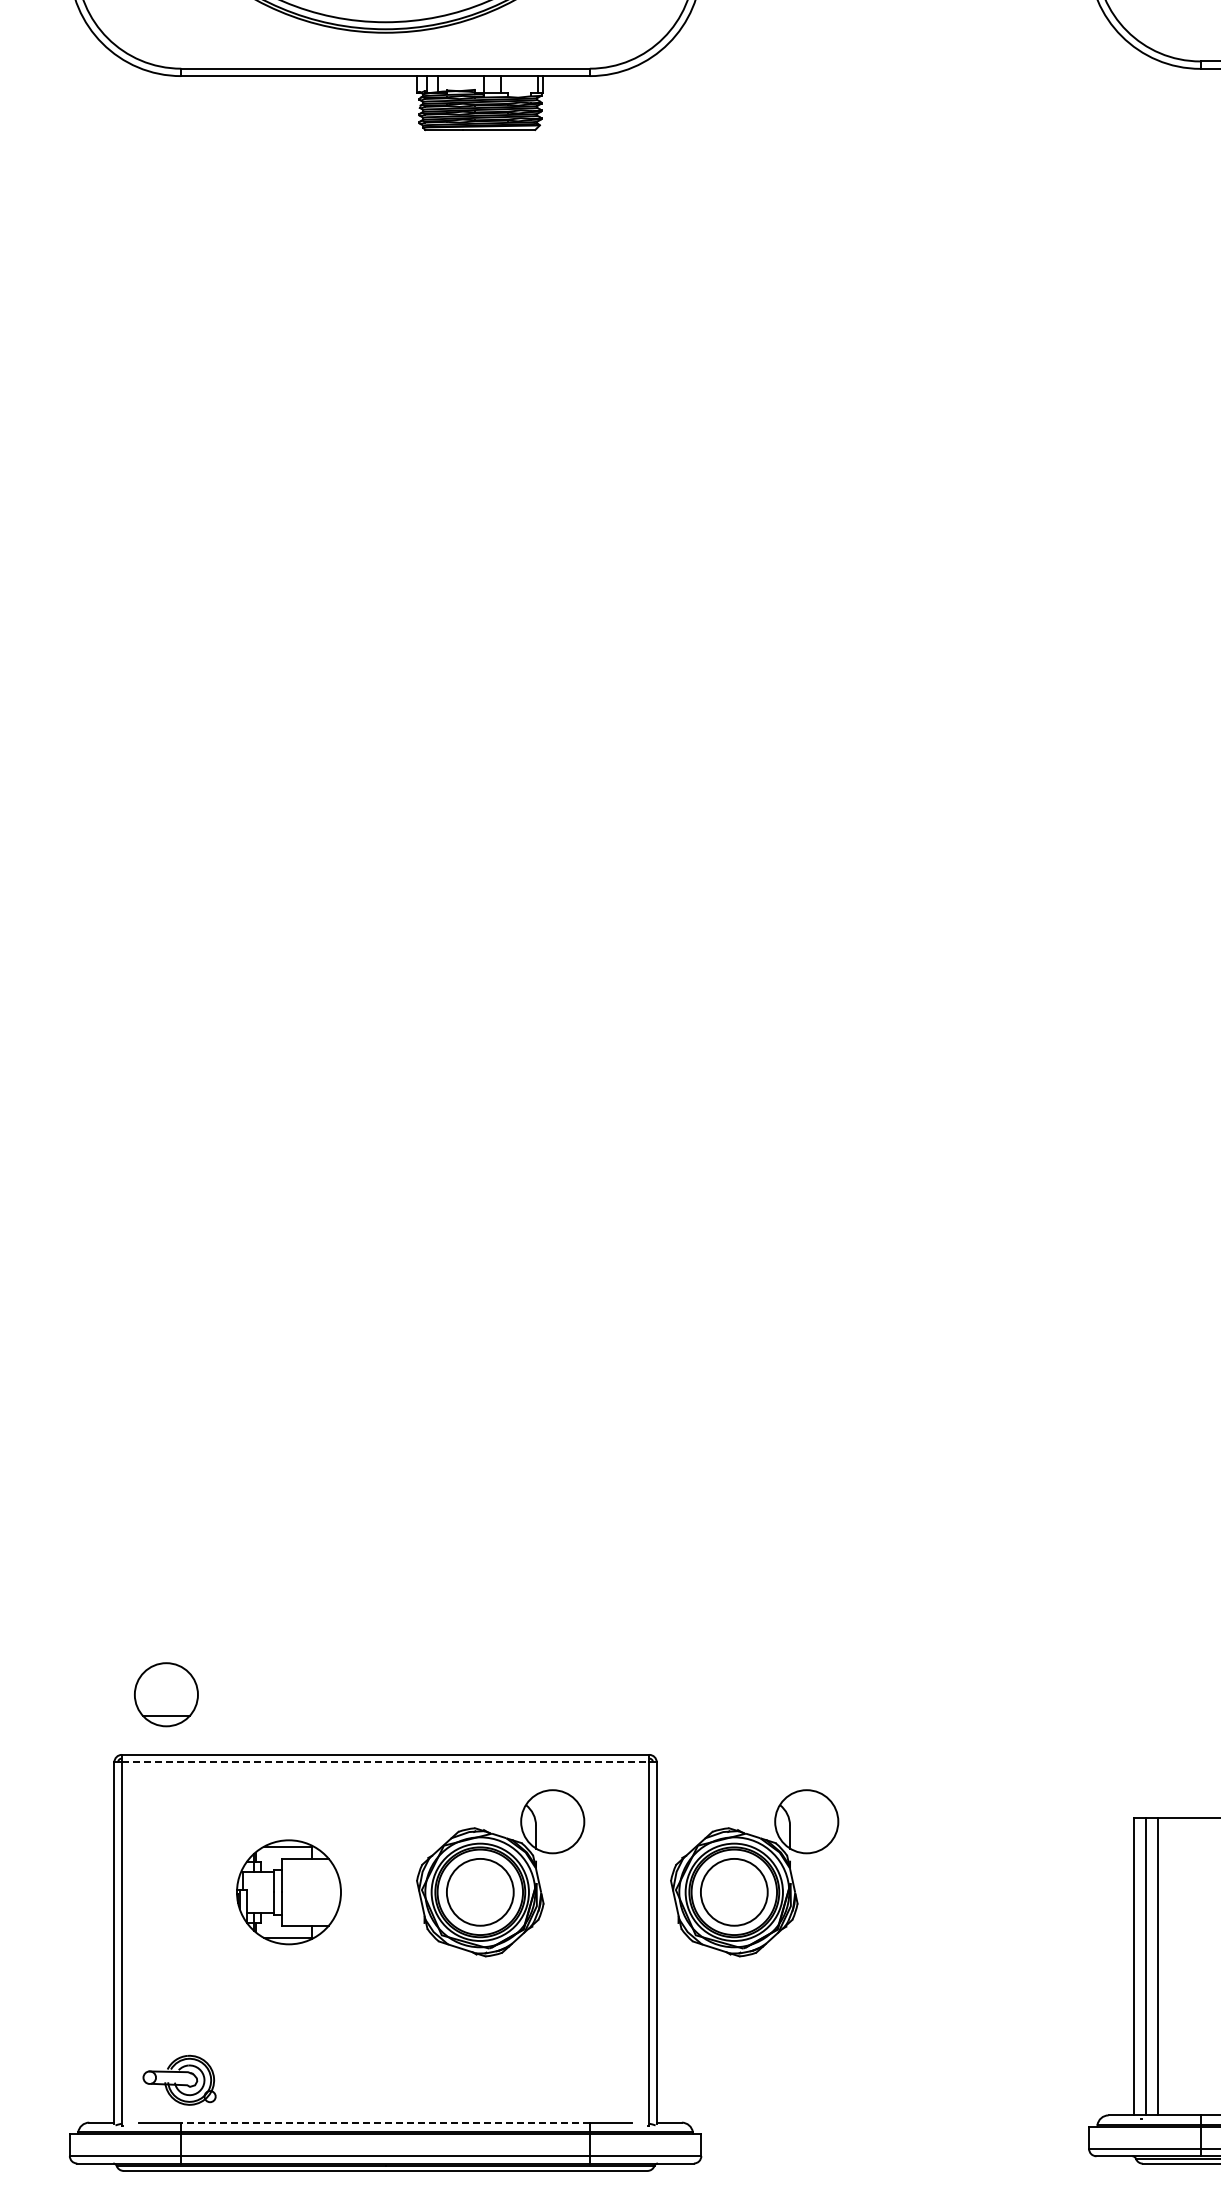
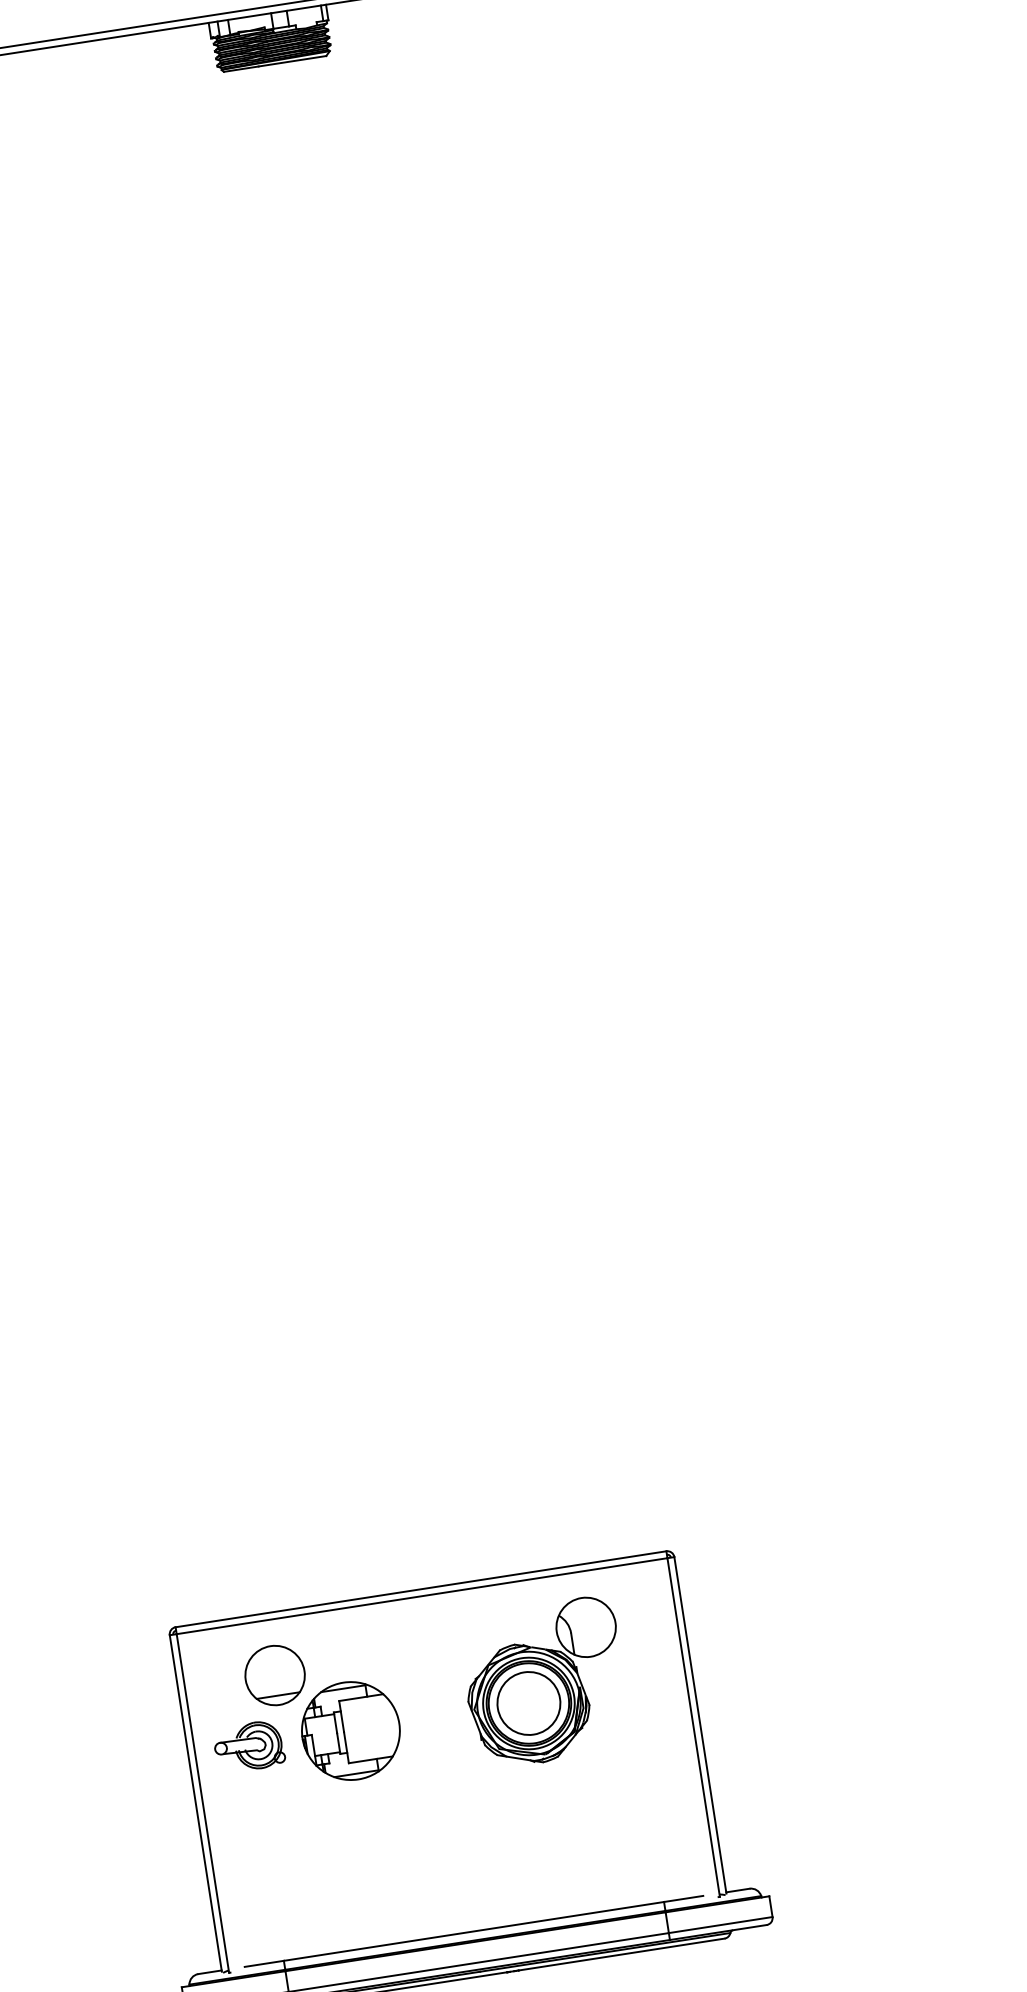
part: (166, 1694) -> (275, 1675), moved
line: (385, 1762) -> (422, 1596), dashed -> solid
part: (754, 1873) -> (781, 1646), removed
part: (179, 2079) -> (248, 1746), moved
line: (385, 2122) -> (473, 1931), dashed -> solid

